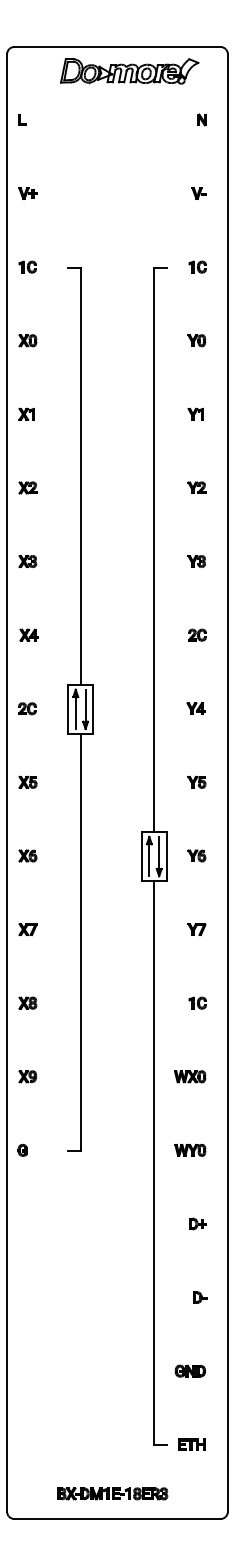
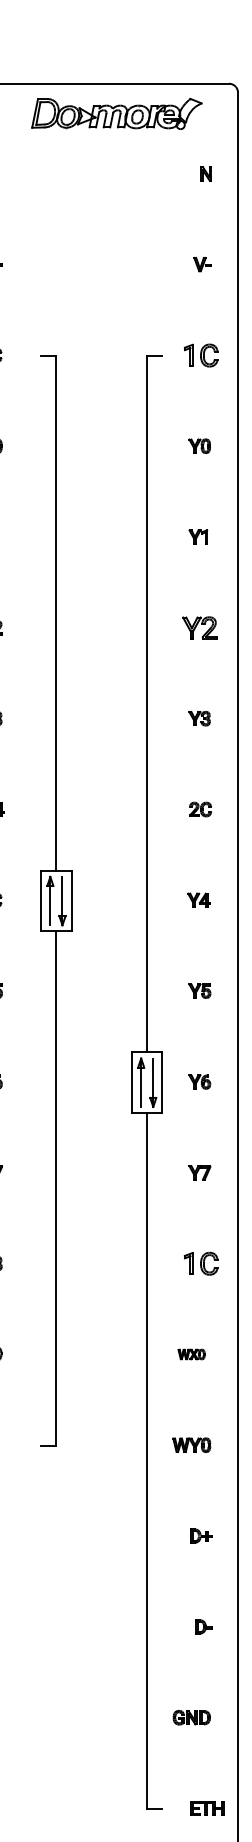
part: (197, 266) -> (200, 354), size x1.6
part: (196, 487) -> (199, 627), size x1.6
part: (197, 1002) -> (200, 1262), size x1.6
part: (190, 1076) -> (191, 1354), size x0.7
part: (191, 1444) -> (206, 1808), moved

